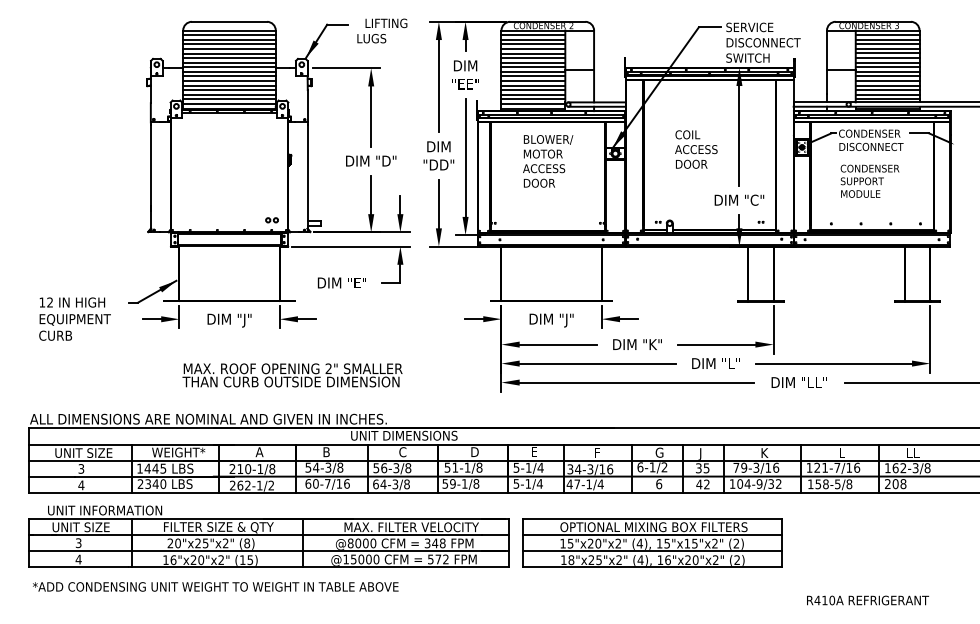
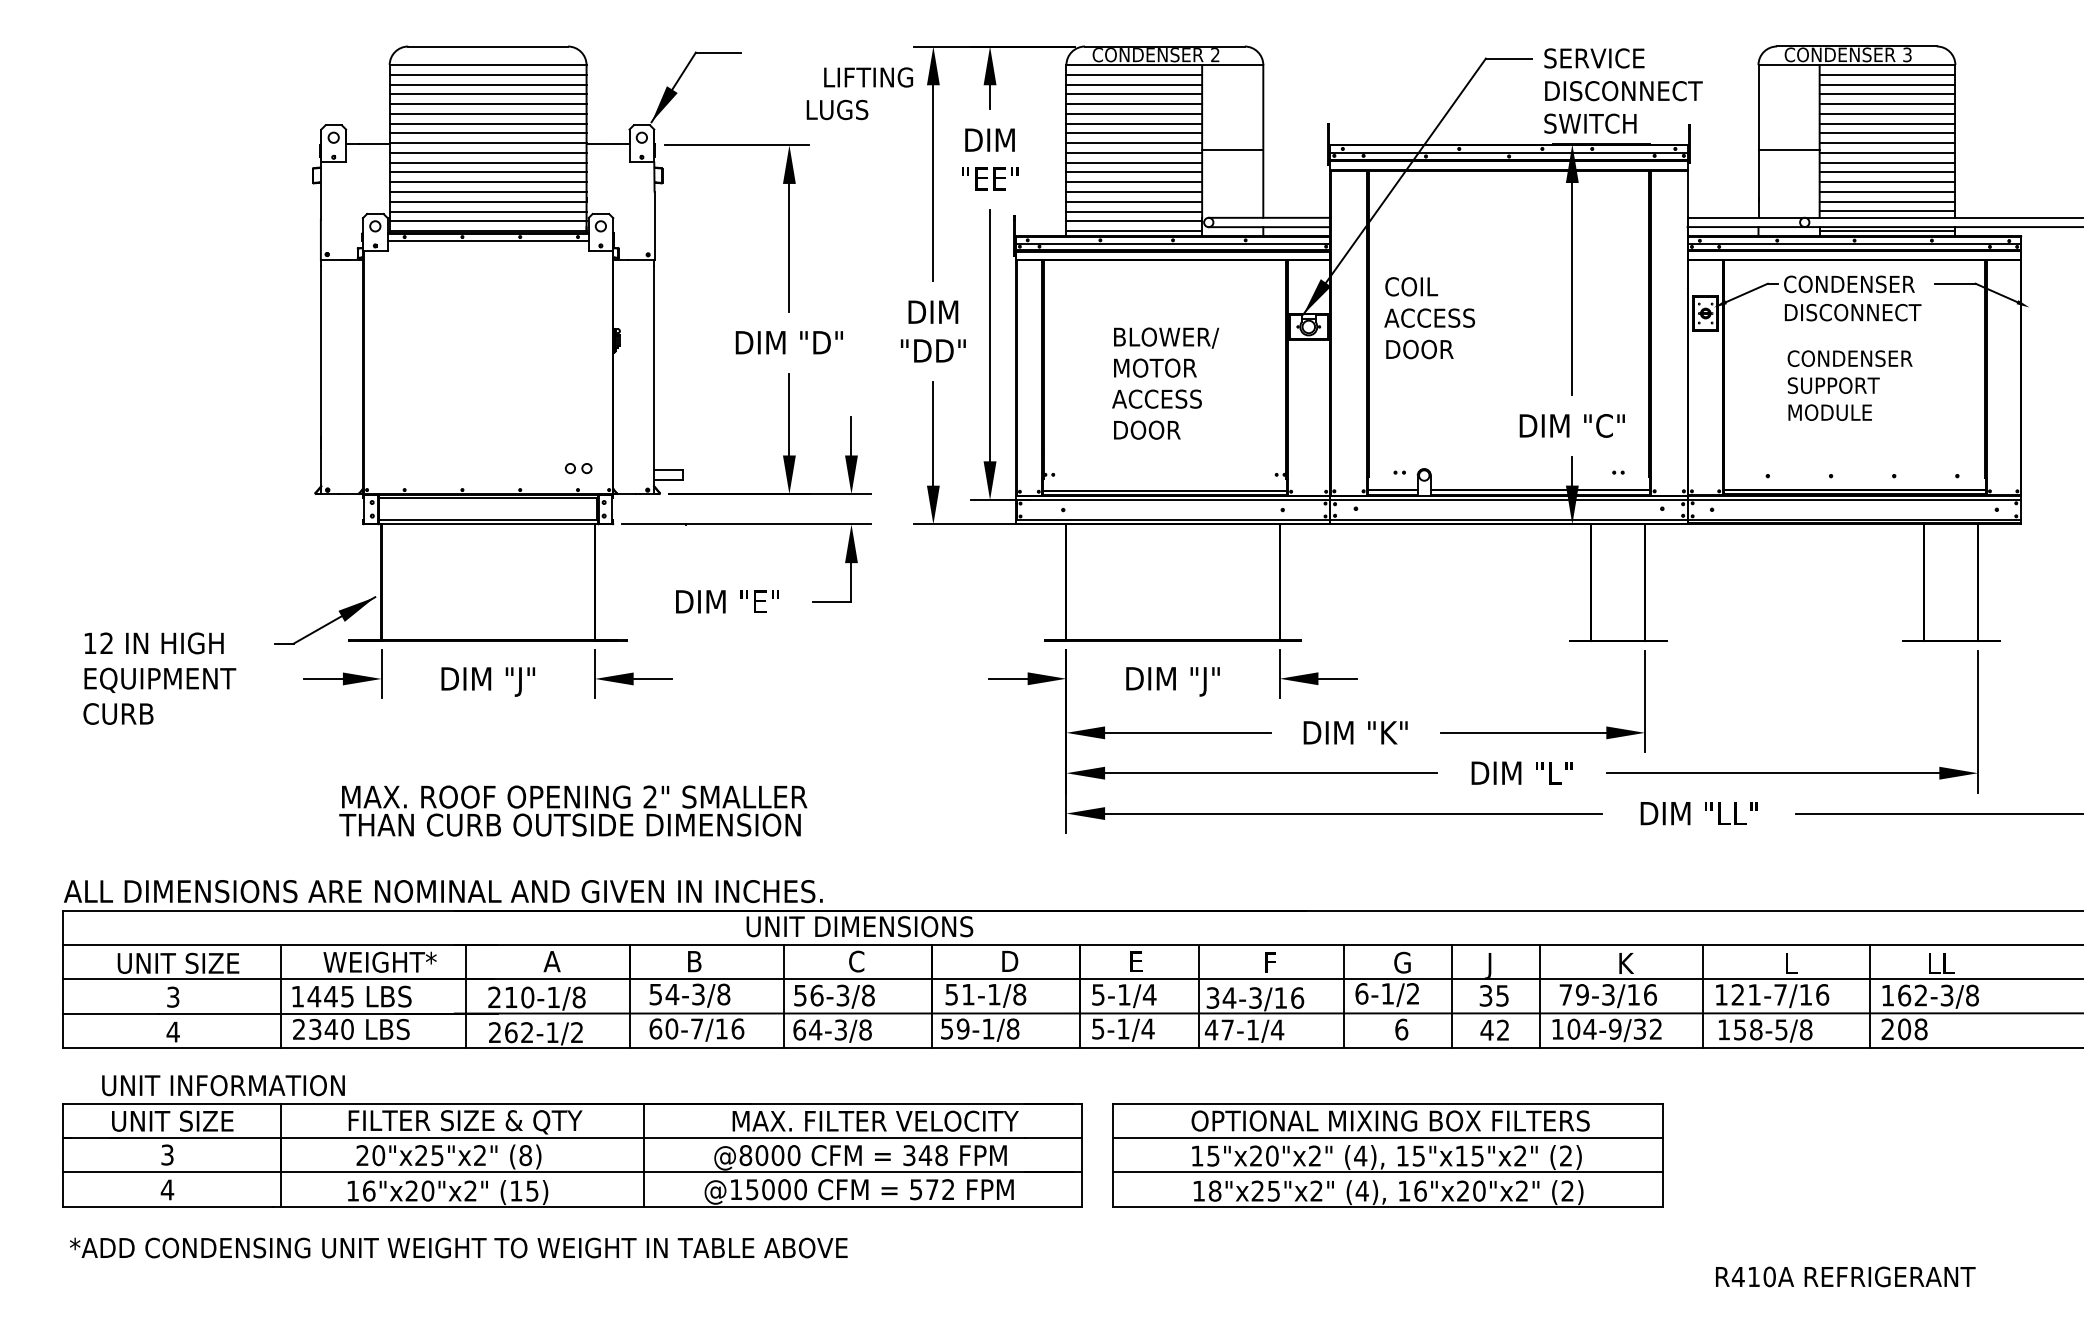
text: (382, 30) -> (860, 92), moved
text: (696, 149) -> (1430, 317), moved
text: (548, 161) -> (1166, 383), moved
text: (292, 375) -> (573, 811), moved

